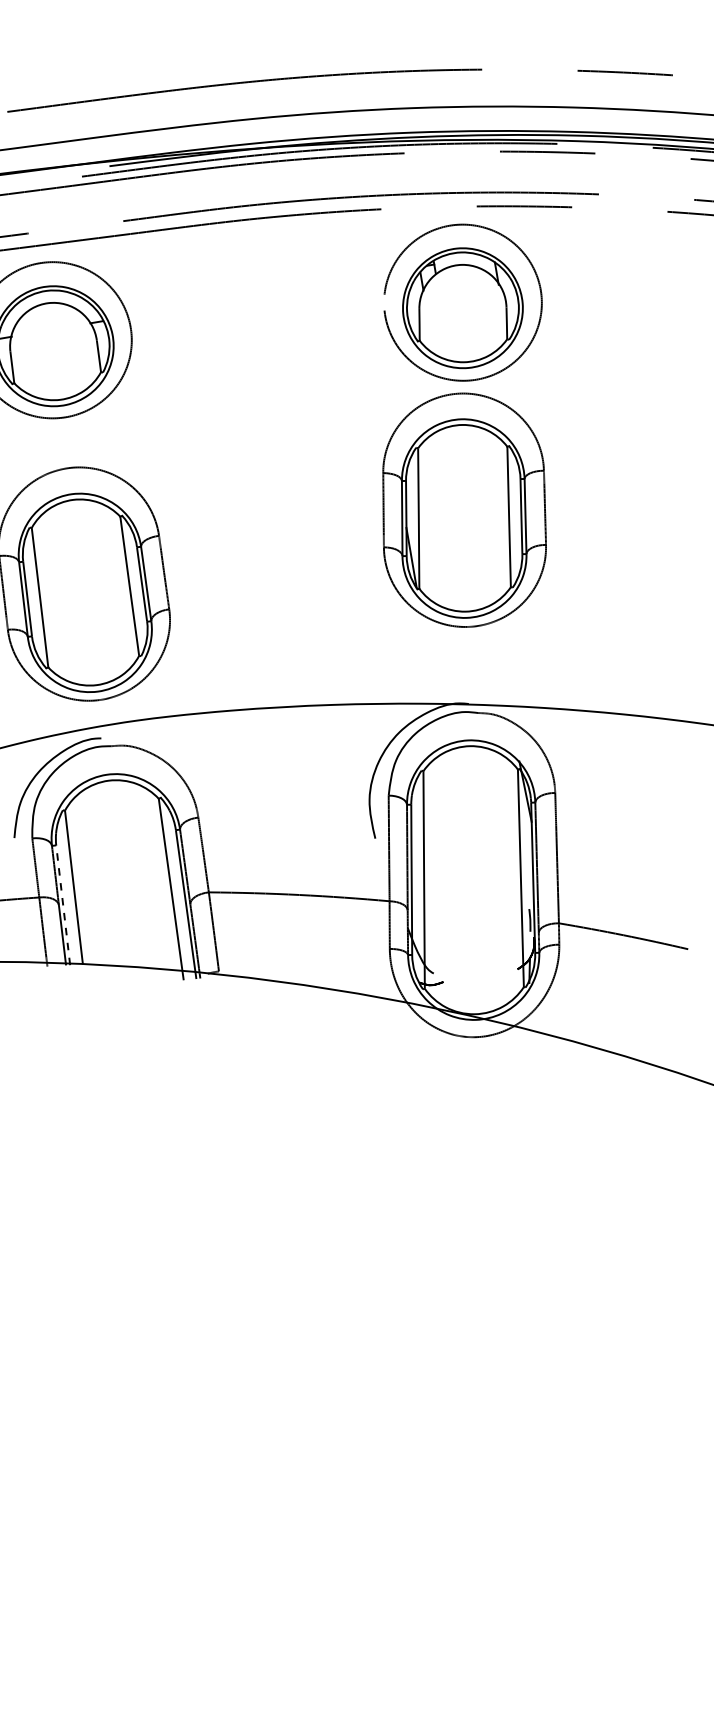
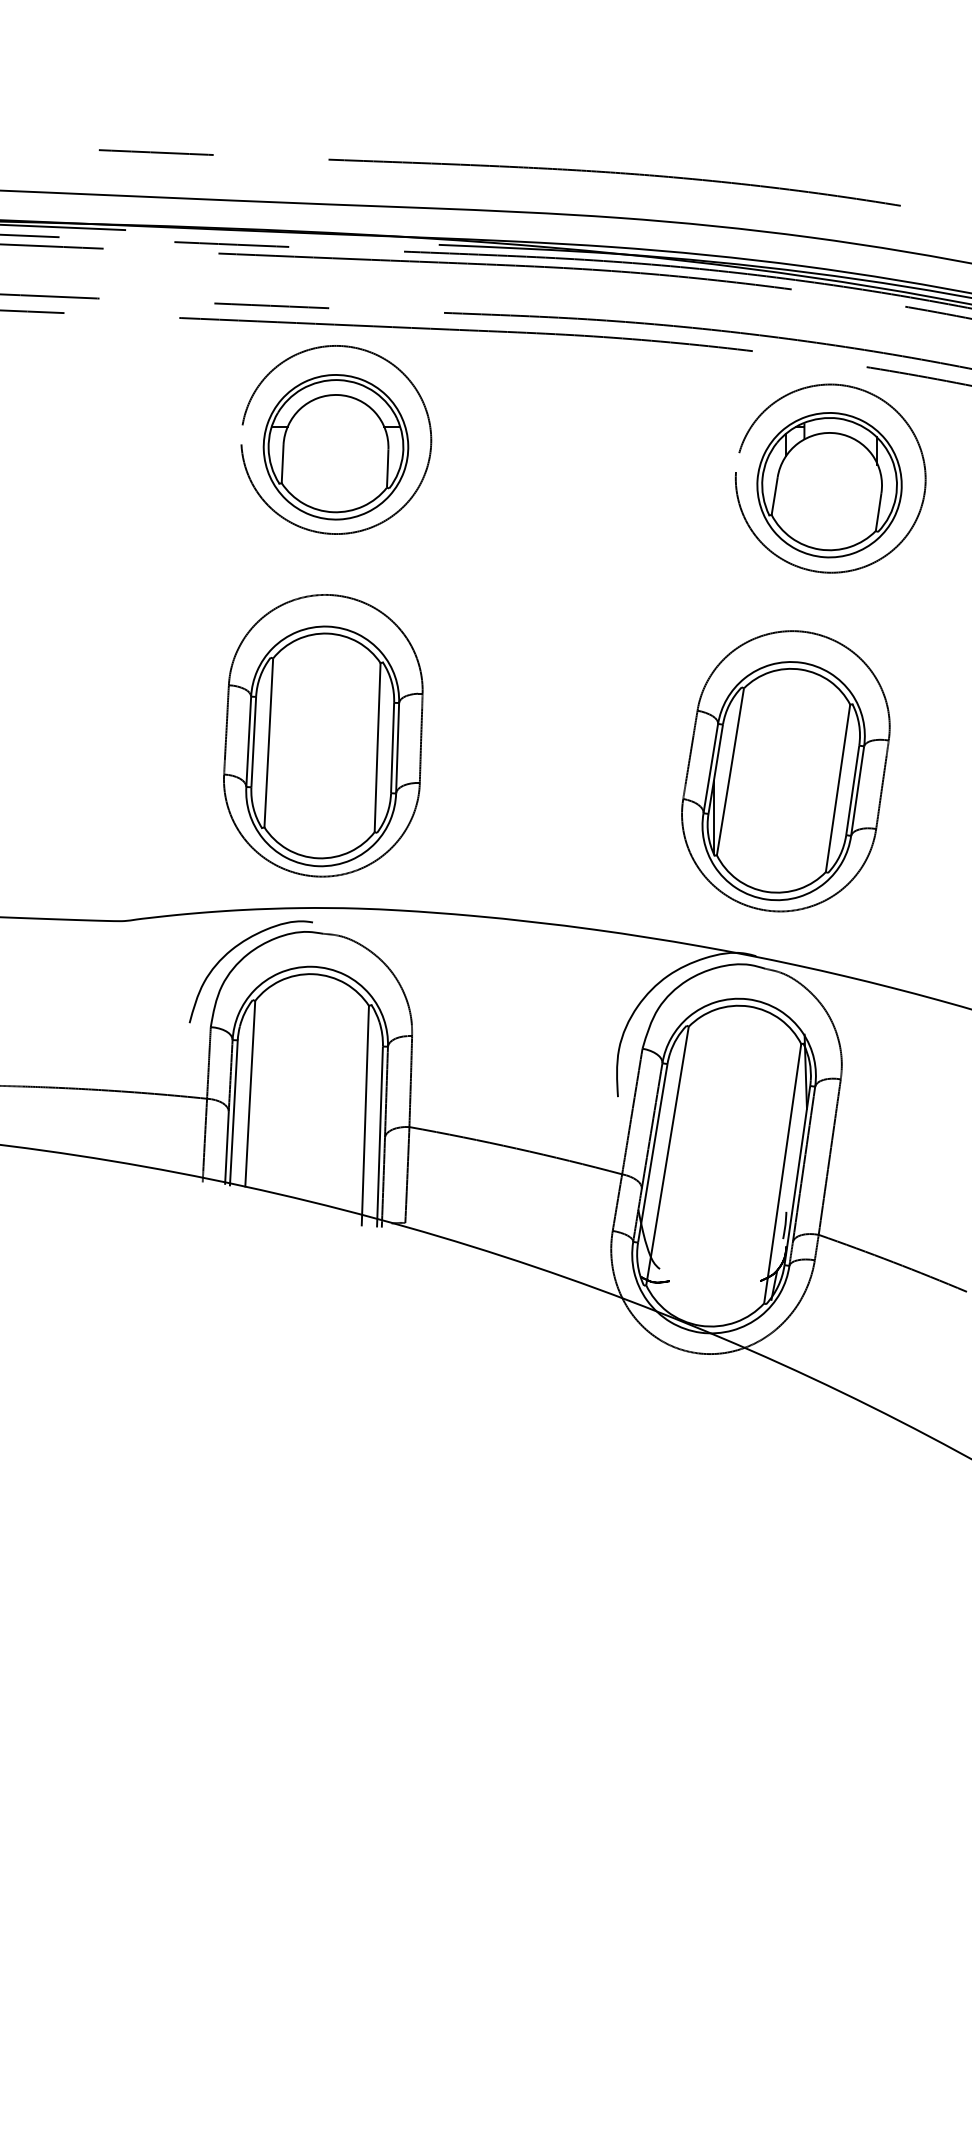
part: (463, 510) -> (785, 771), moved
line: (62, 905) -> (233, 1112), dashed -> solid

